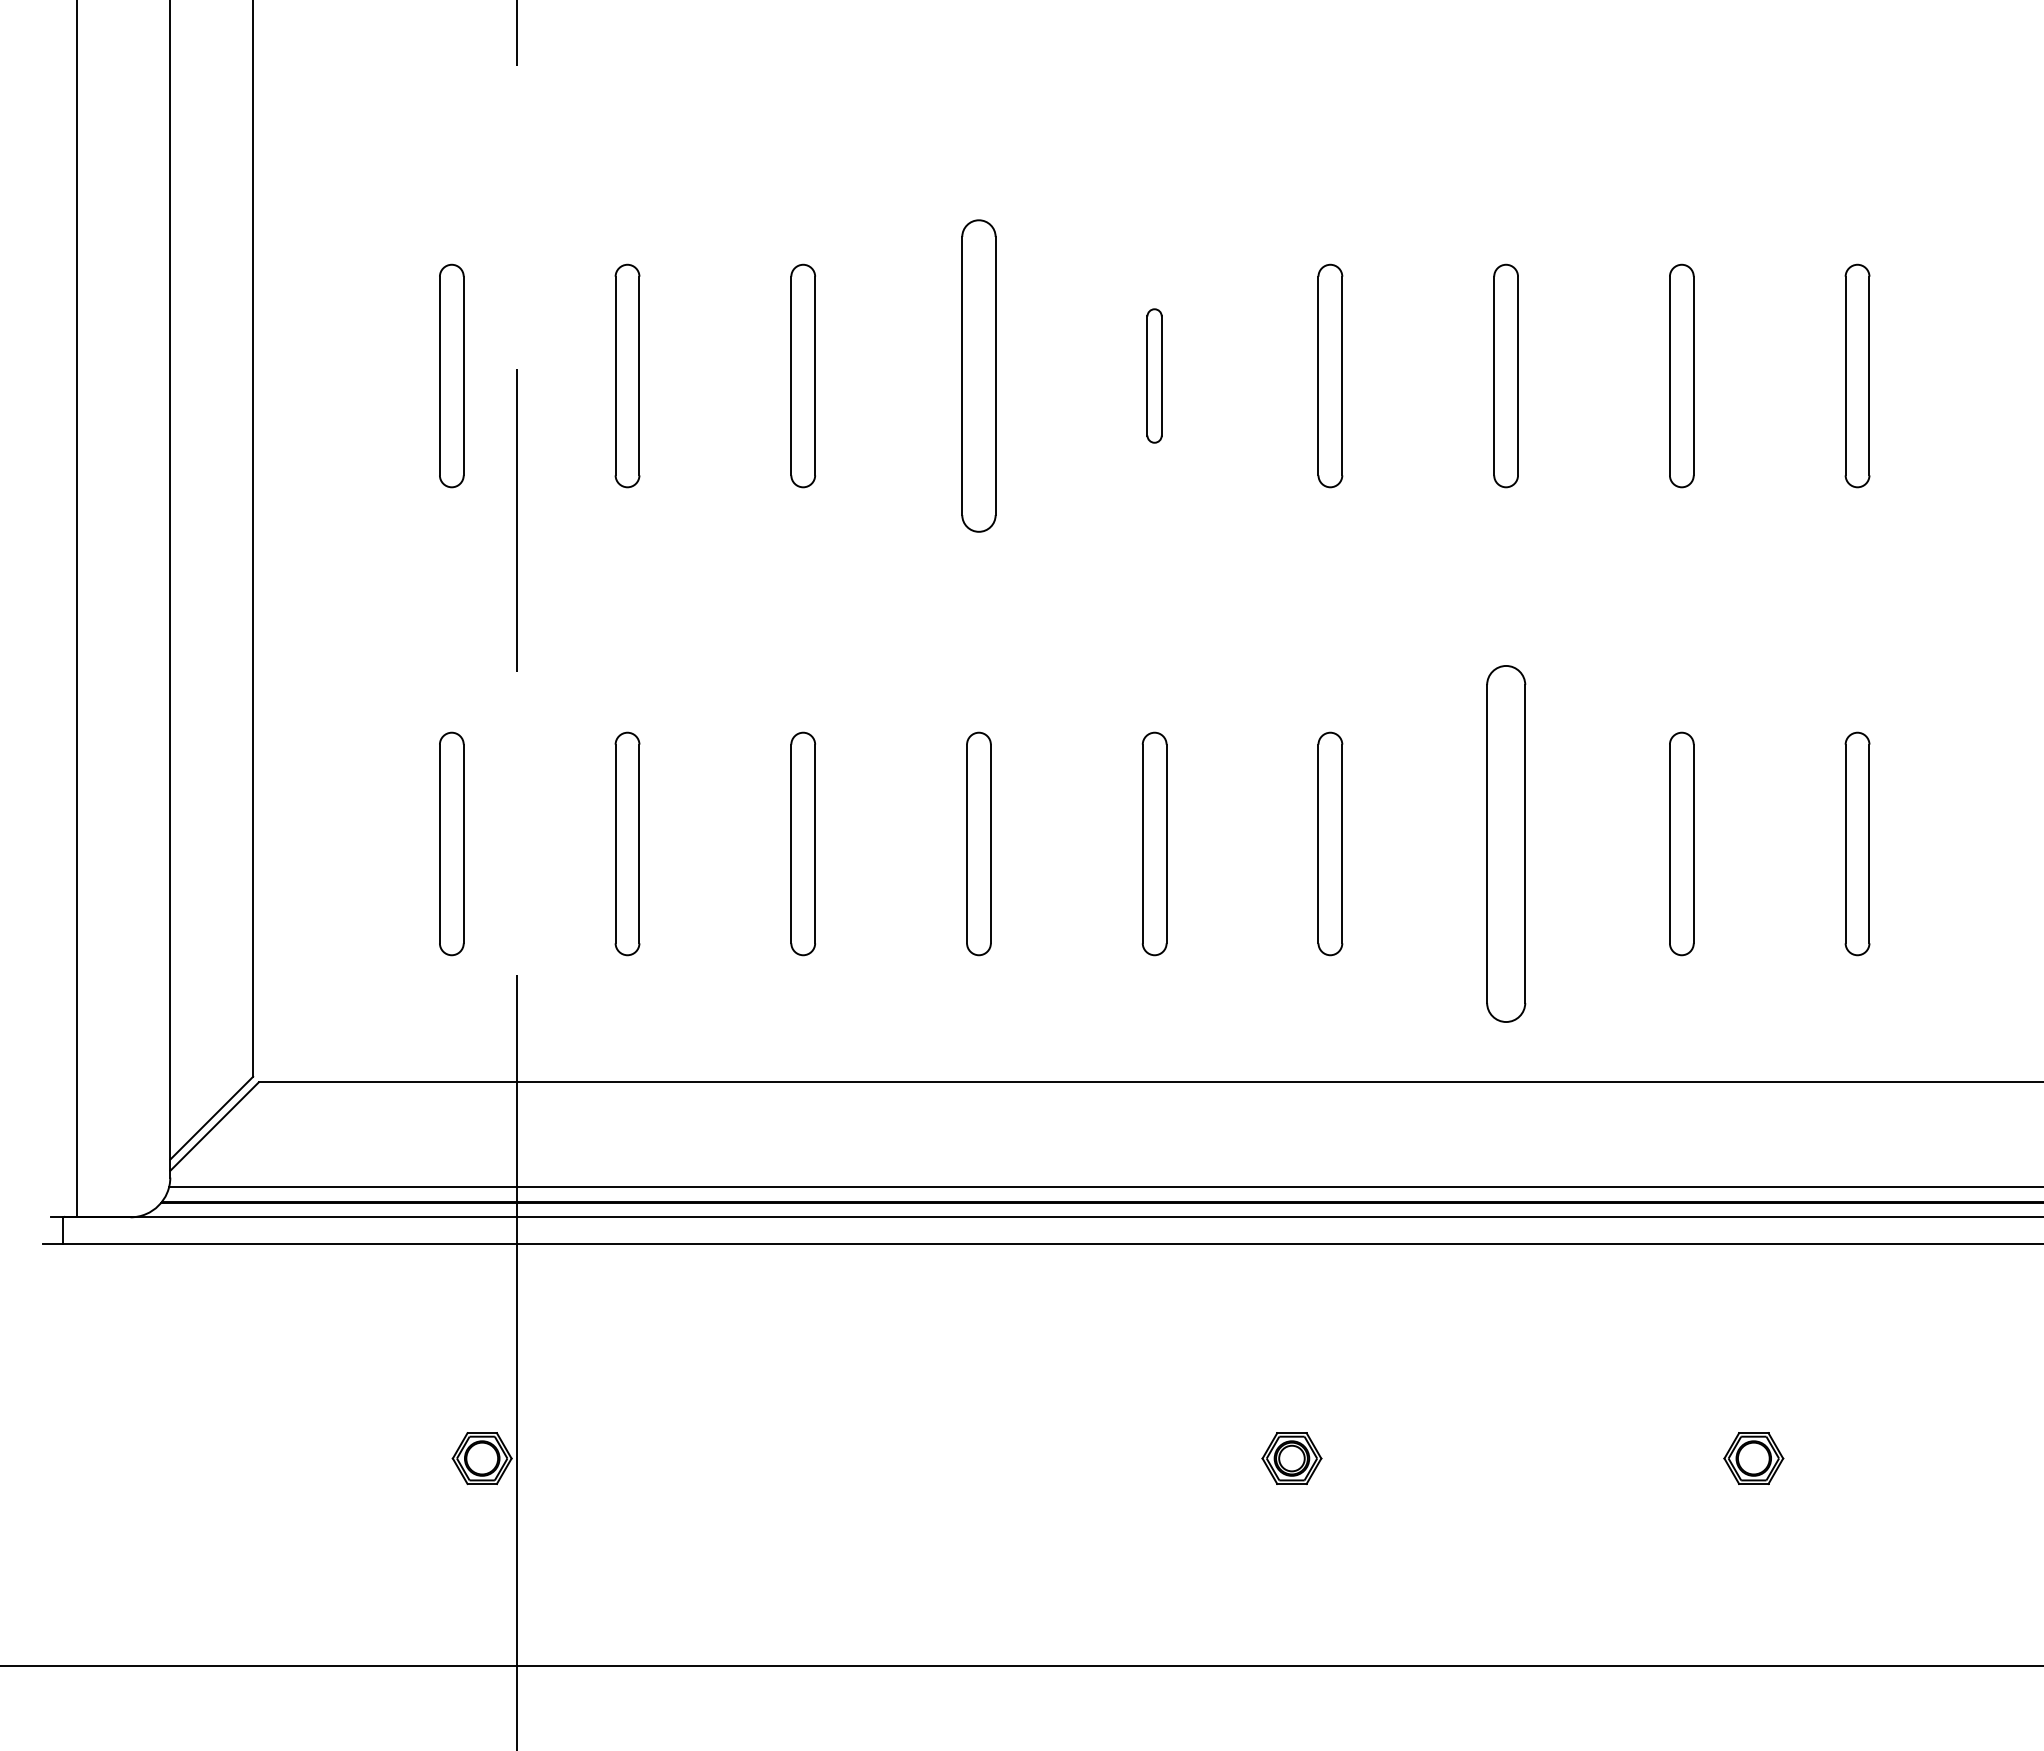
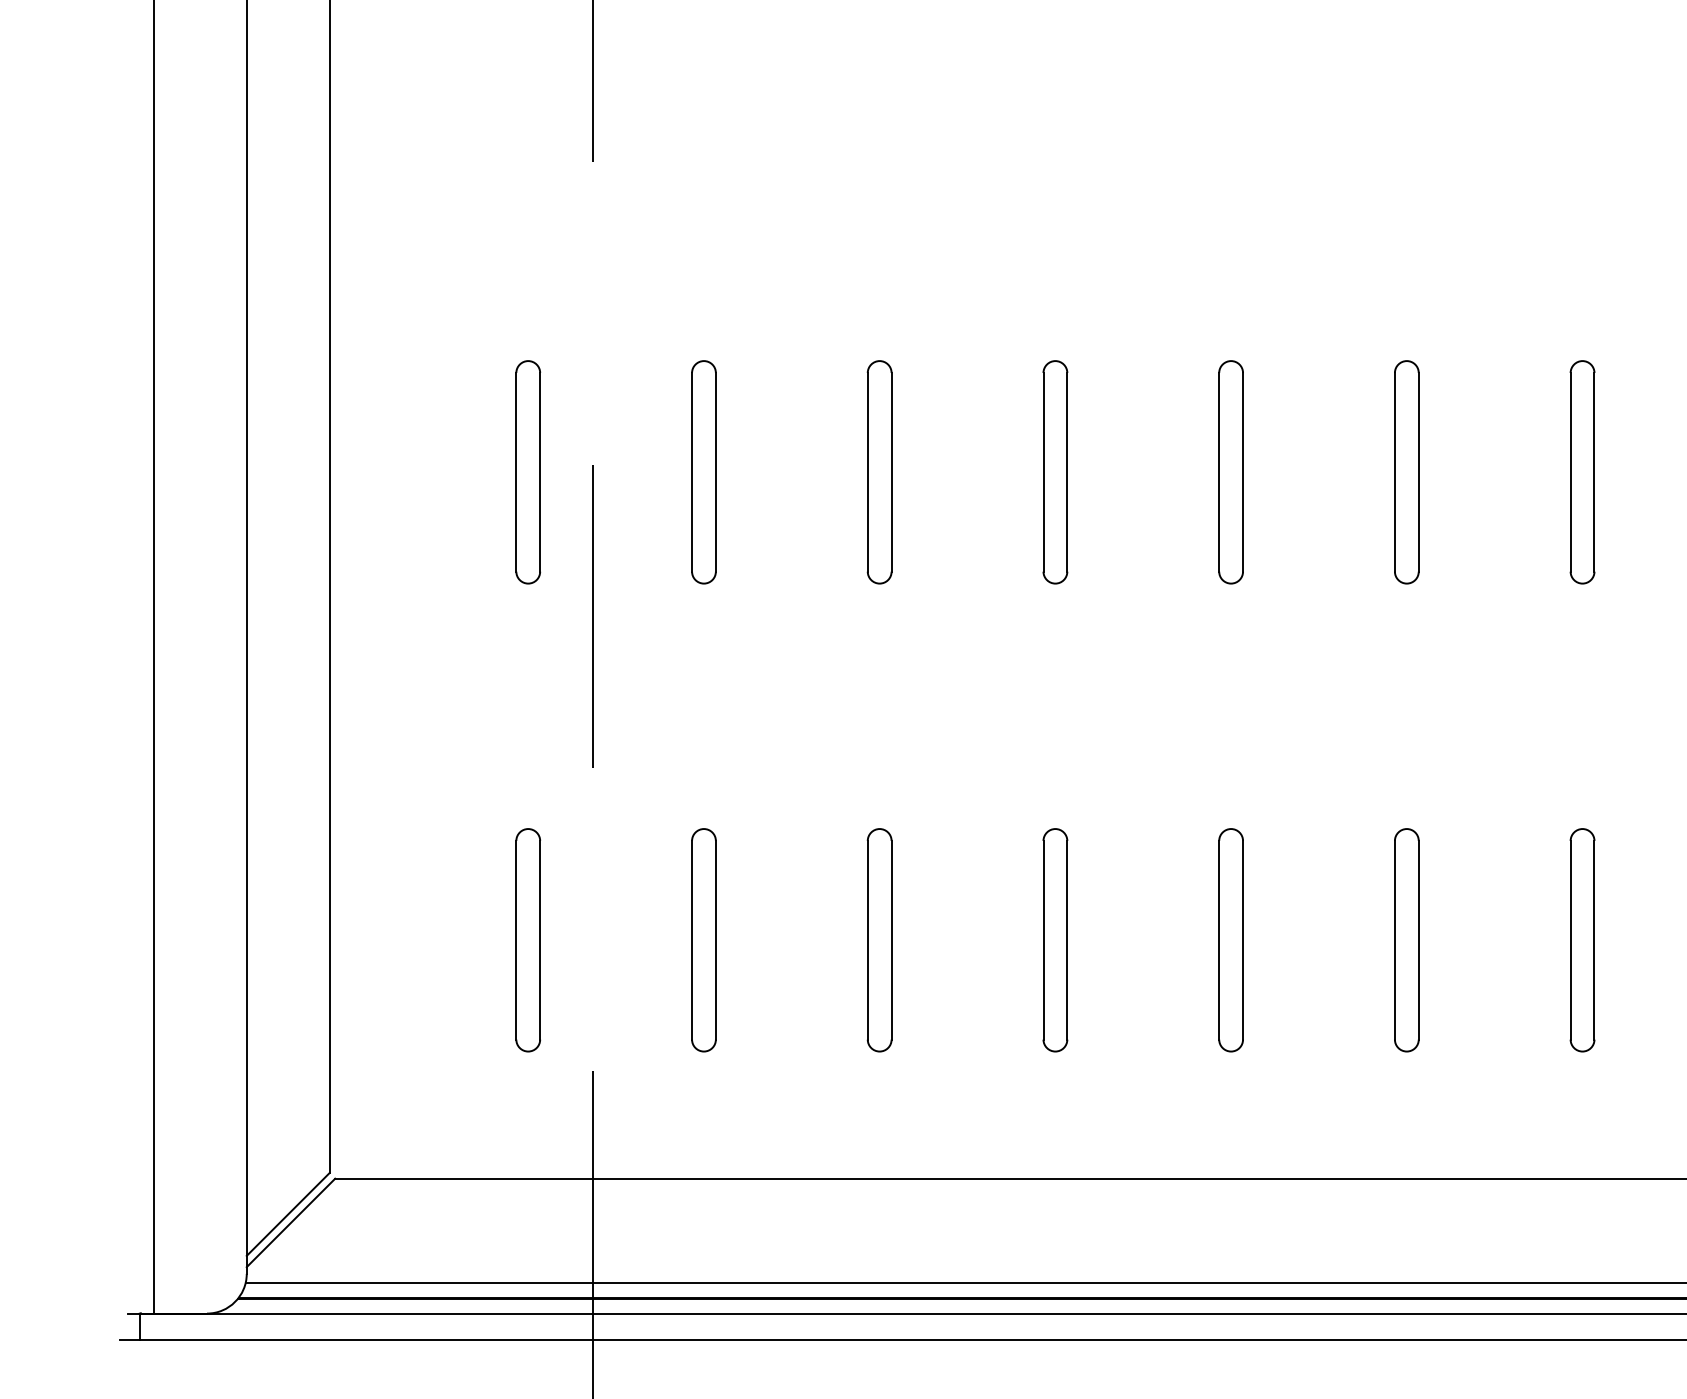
part: (978, 375) -> (1054, 471), size x0.71
part: (1154, 375) -> (1230, 471), size x1.67
part: (1505, 843) -> (1581, 939), size x0.62

